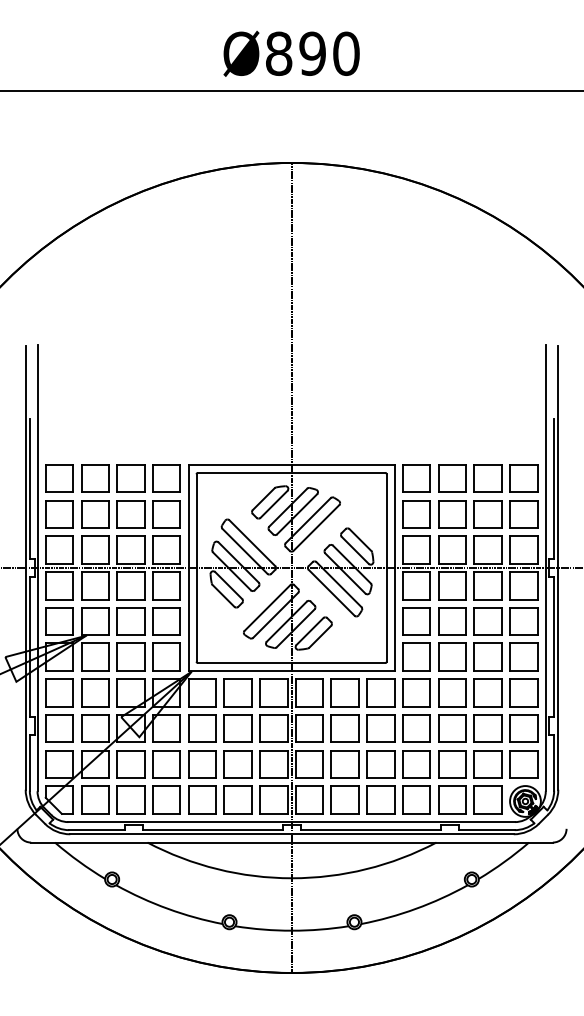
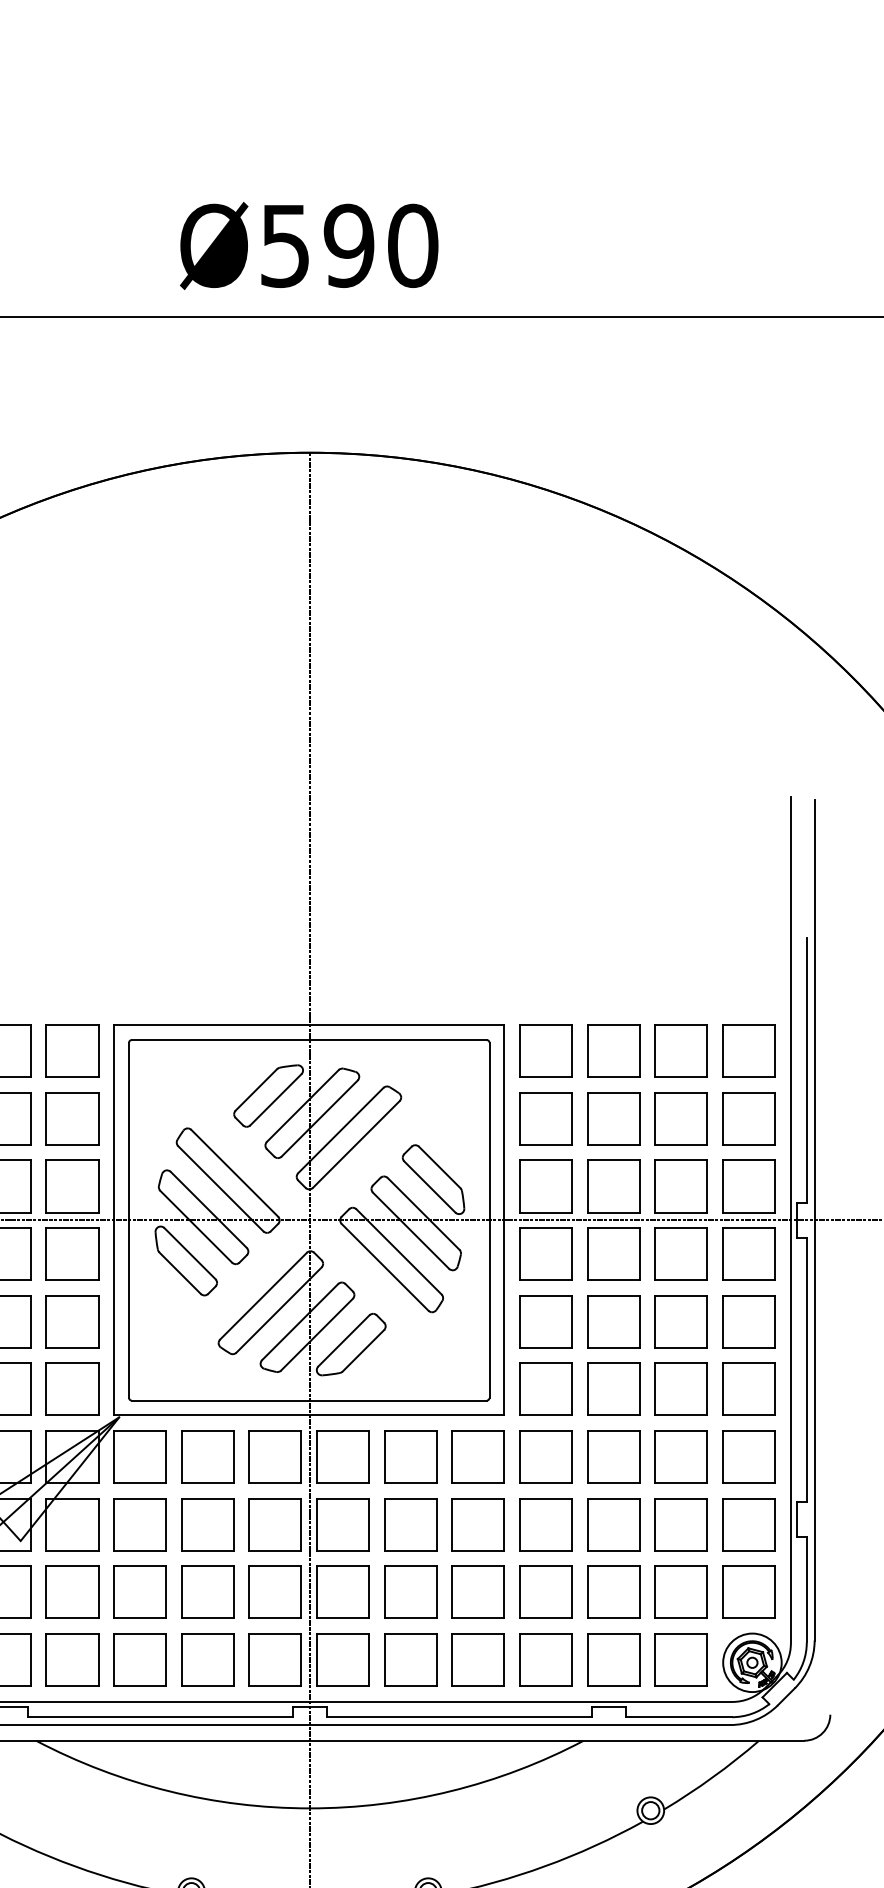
text: (279, 53) -> (286, 245), Ø890 -> Ø590

